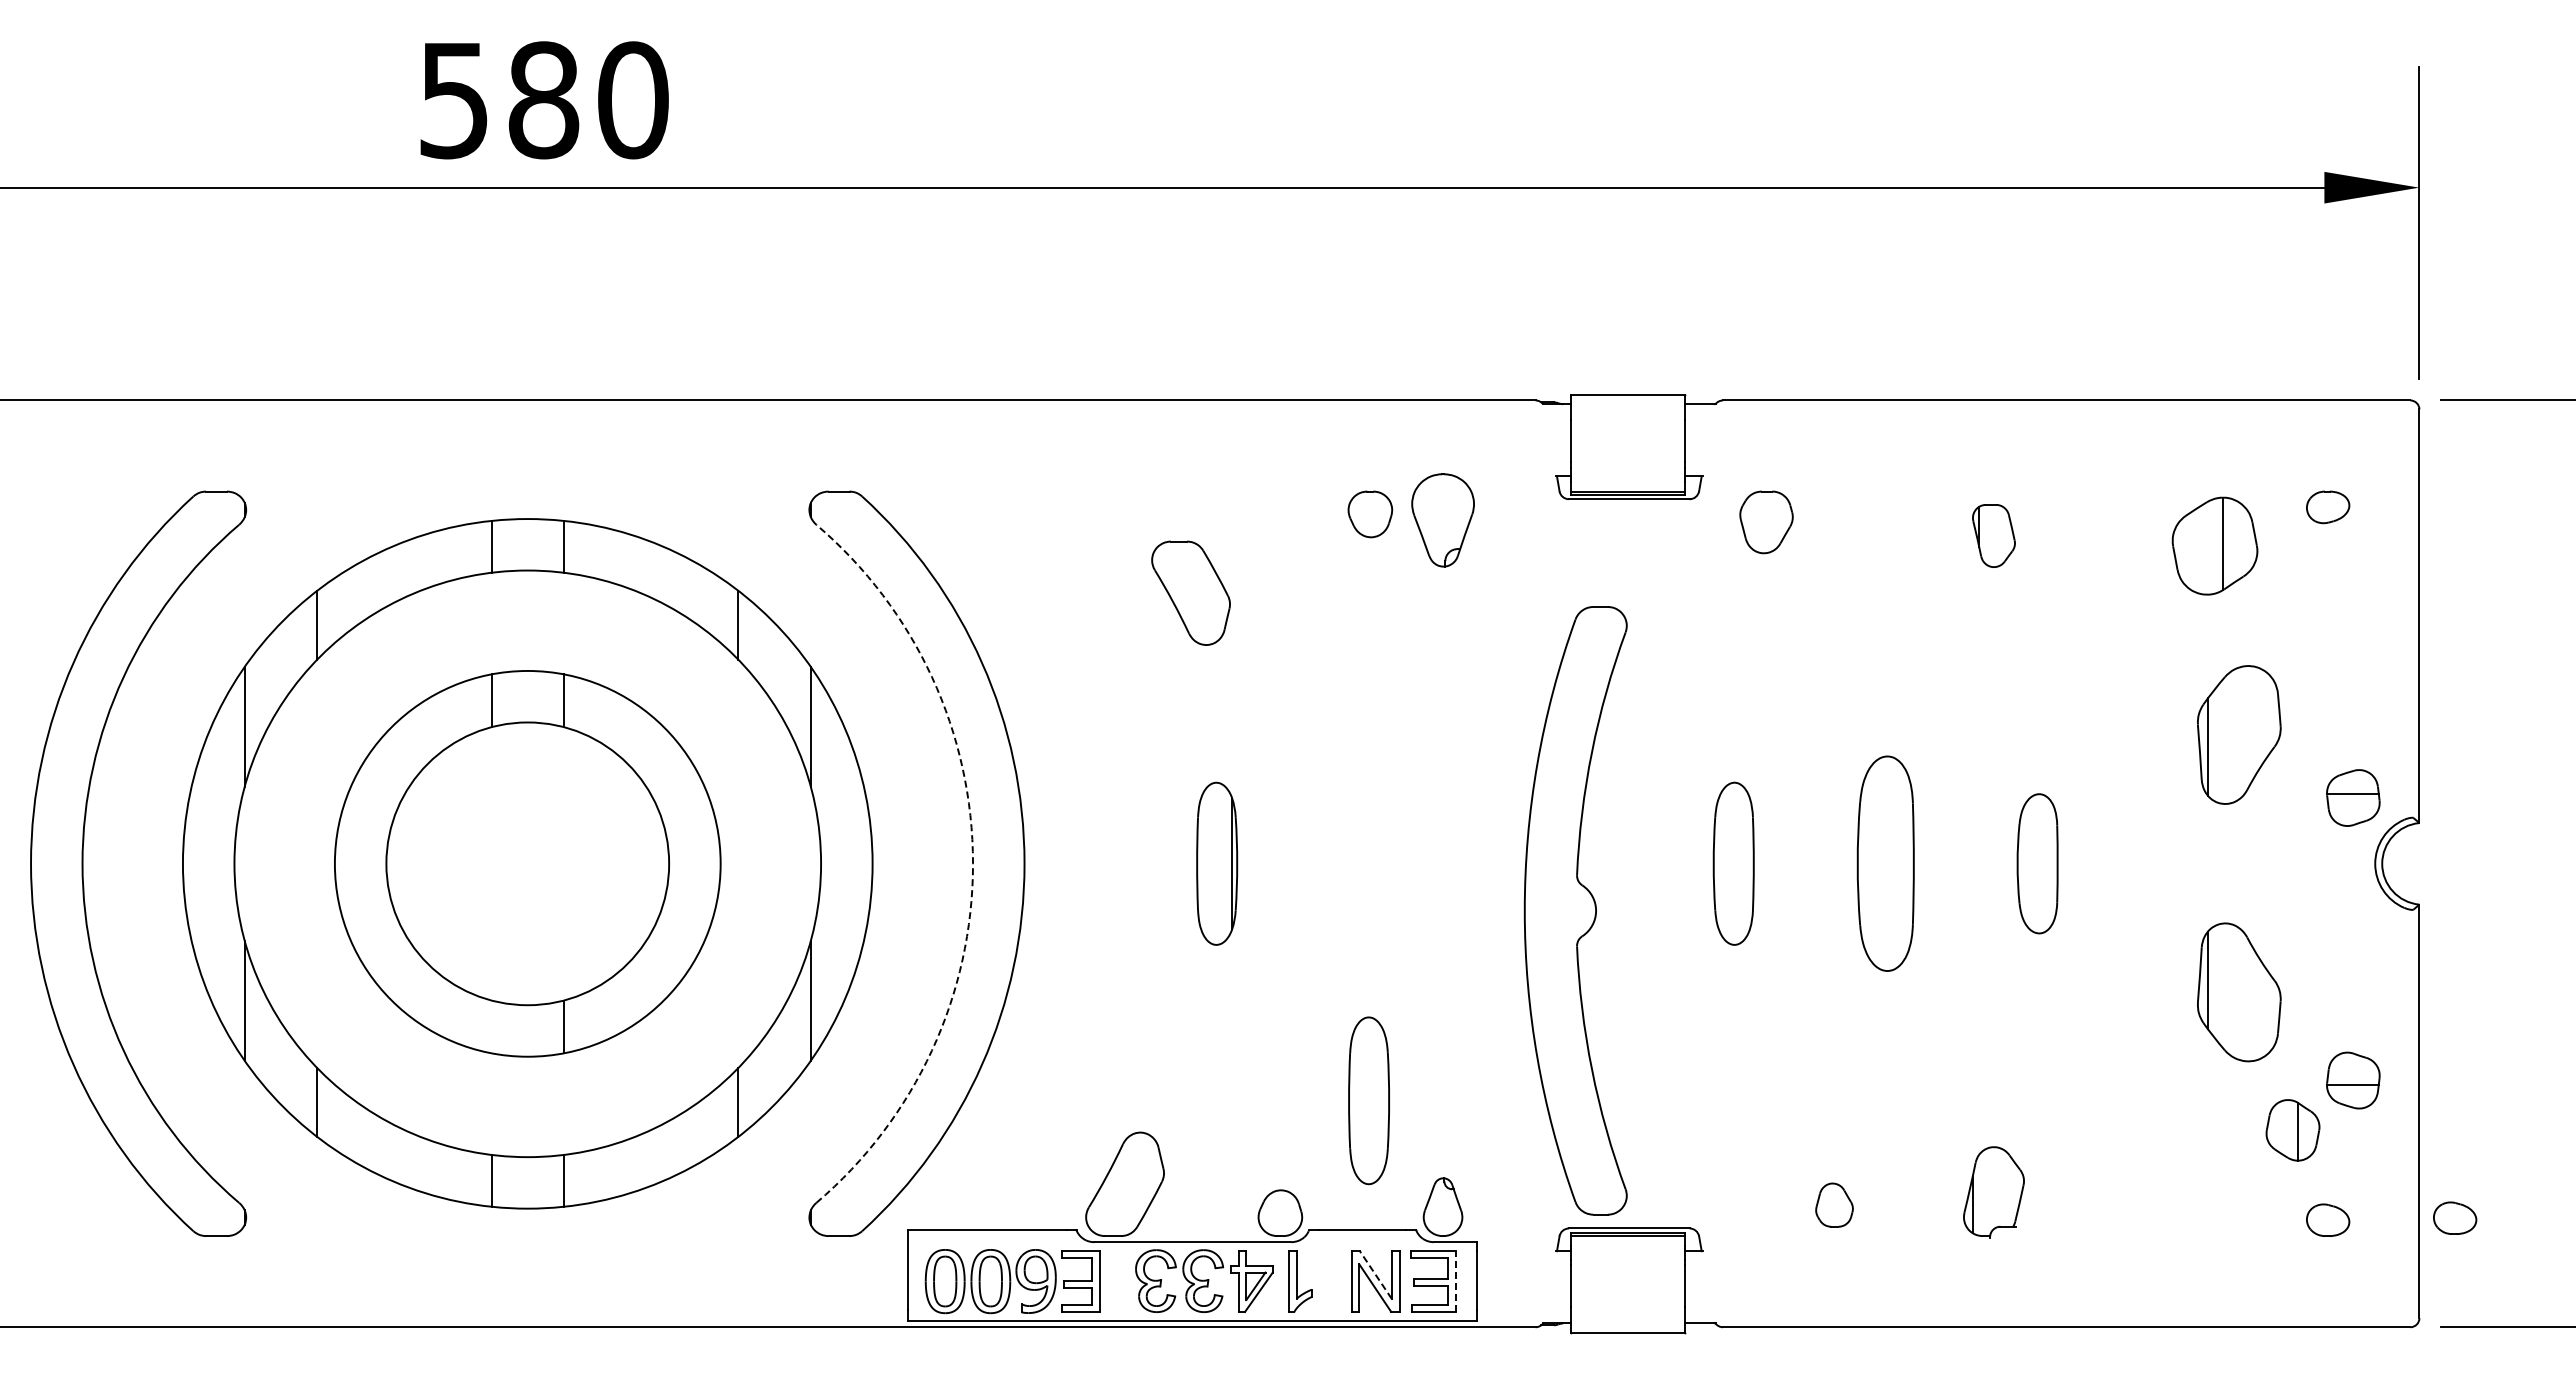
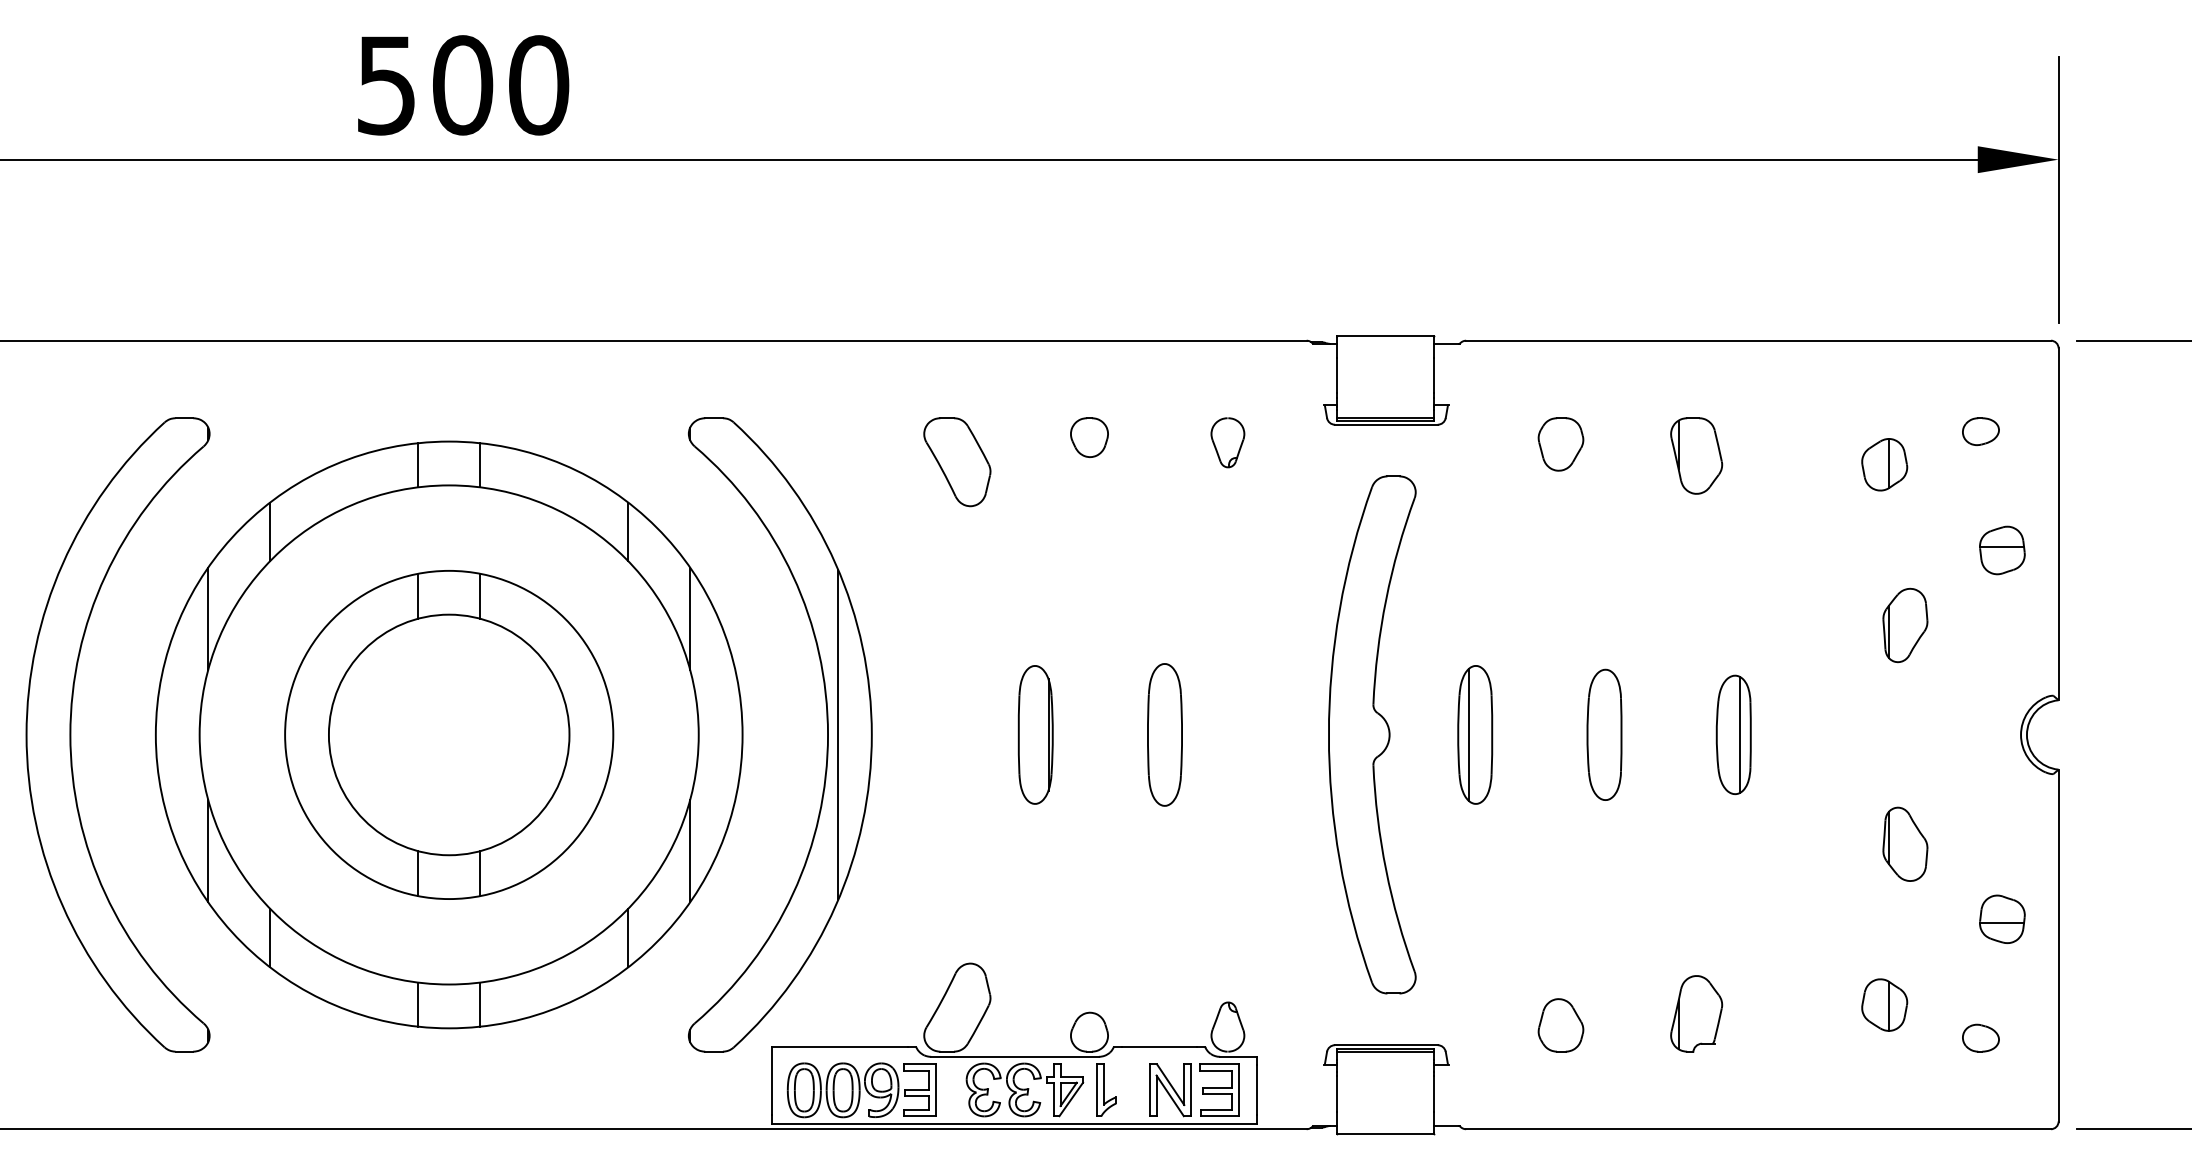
text: (543, 100) -> (462, 85), 580 -> 500
part: (1370, 514) -> (1089, 437), moved
part: (1442, 520) -> (1227, 442), size x0.62
part: (1766, 522) -> (1560, 444), moved
part: (1993, 535) -> (1696, 455), size x1.43
part: (2214, 546) -> (1884, 464), size x0.62
part: (1190, 592) -> (956, 461), moved
part: (2239, 735) -> (1905, 625), size x0.62
part: (2353, 797) -> (2002, 550), moved
arc: (973, 863) -> (828, 734), dashed -> solid
line: (985, 863) -> (838, 734), added
line: (1726, 863) -> (1469, 734), added
part: (1885, 863) -> (1604, 734), size x0.71
line: (2045, 863) -> (1740, 734), added
part: (1575, 910) -> (1372, 734), moved
part: (2239, 992) -> (1905, 844), size x0.62
line: (491, 1026) -> (418, 873), added
part: (1368, 1100) -> (1164, 734), moved
part: (2292, 1130) -> (1884, 1005), moved
part: (1834, 1204) -> (1560, 1024), size x1.43
part: (2455, 1217) -> (2089, 1035), removed
line: (1375, 1274) -> (1170, 1084), dashed -> solid
line: (1455, 1281) -> (1238, 1090), dashed -> solid

